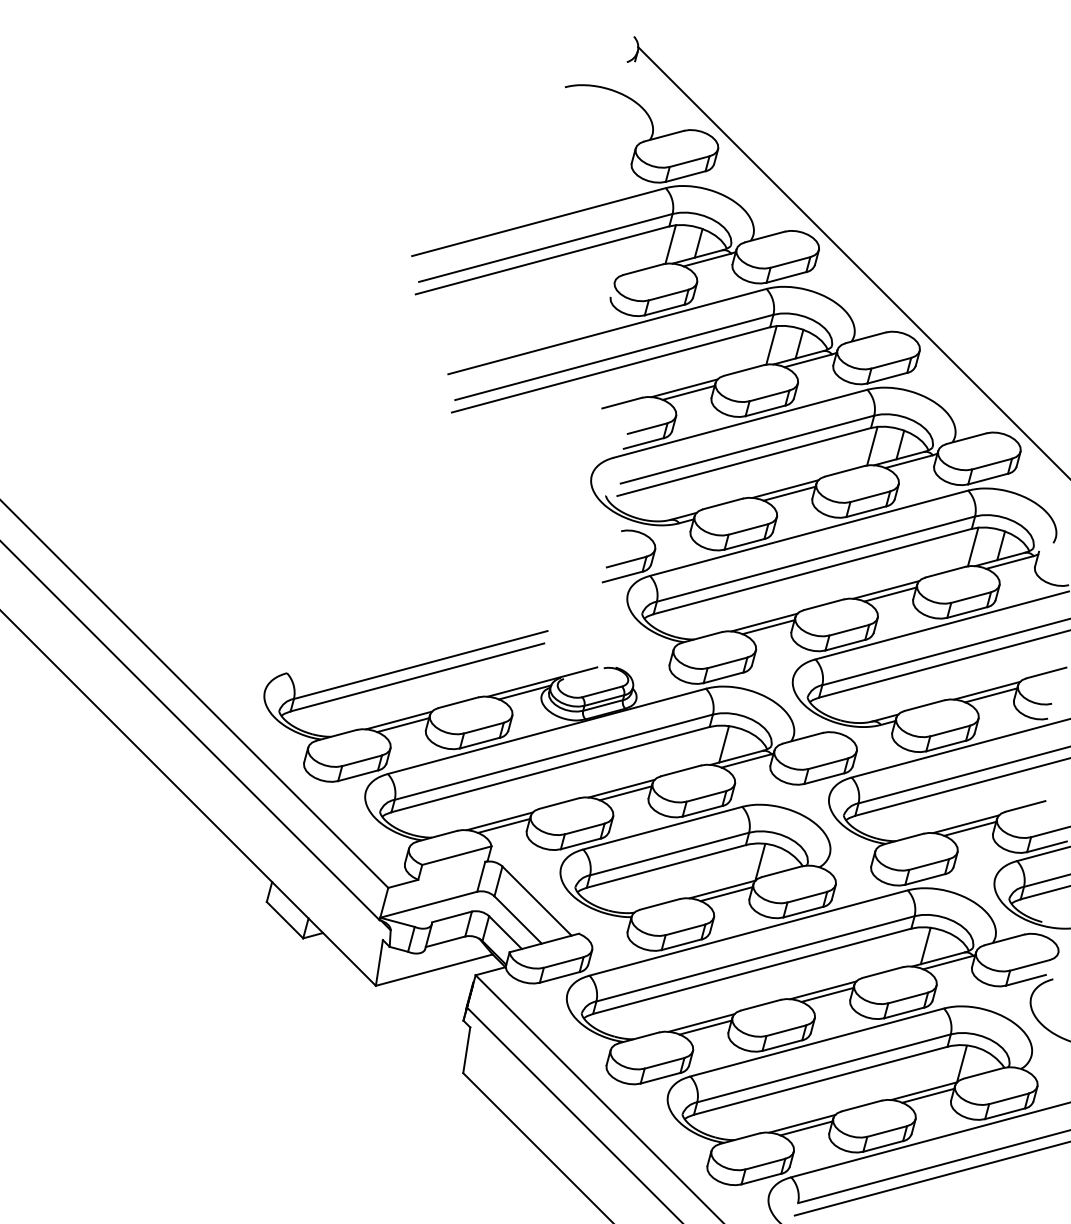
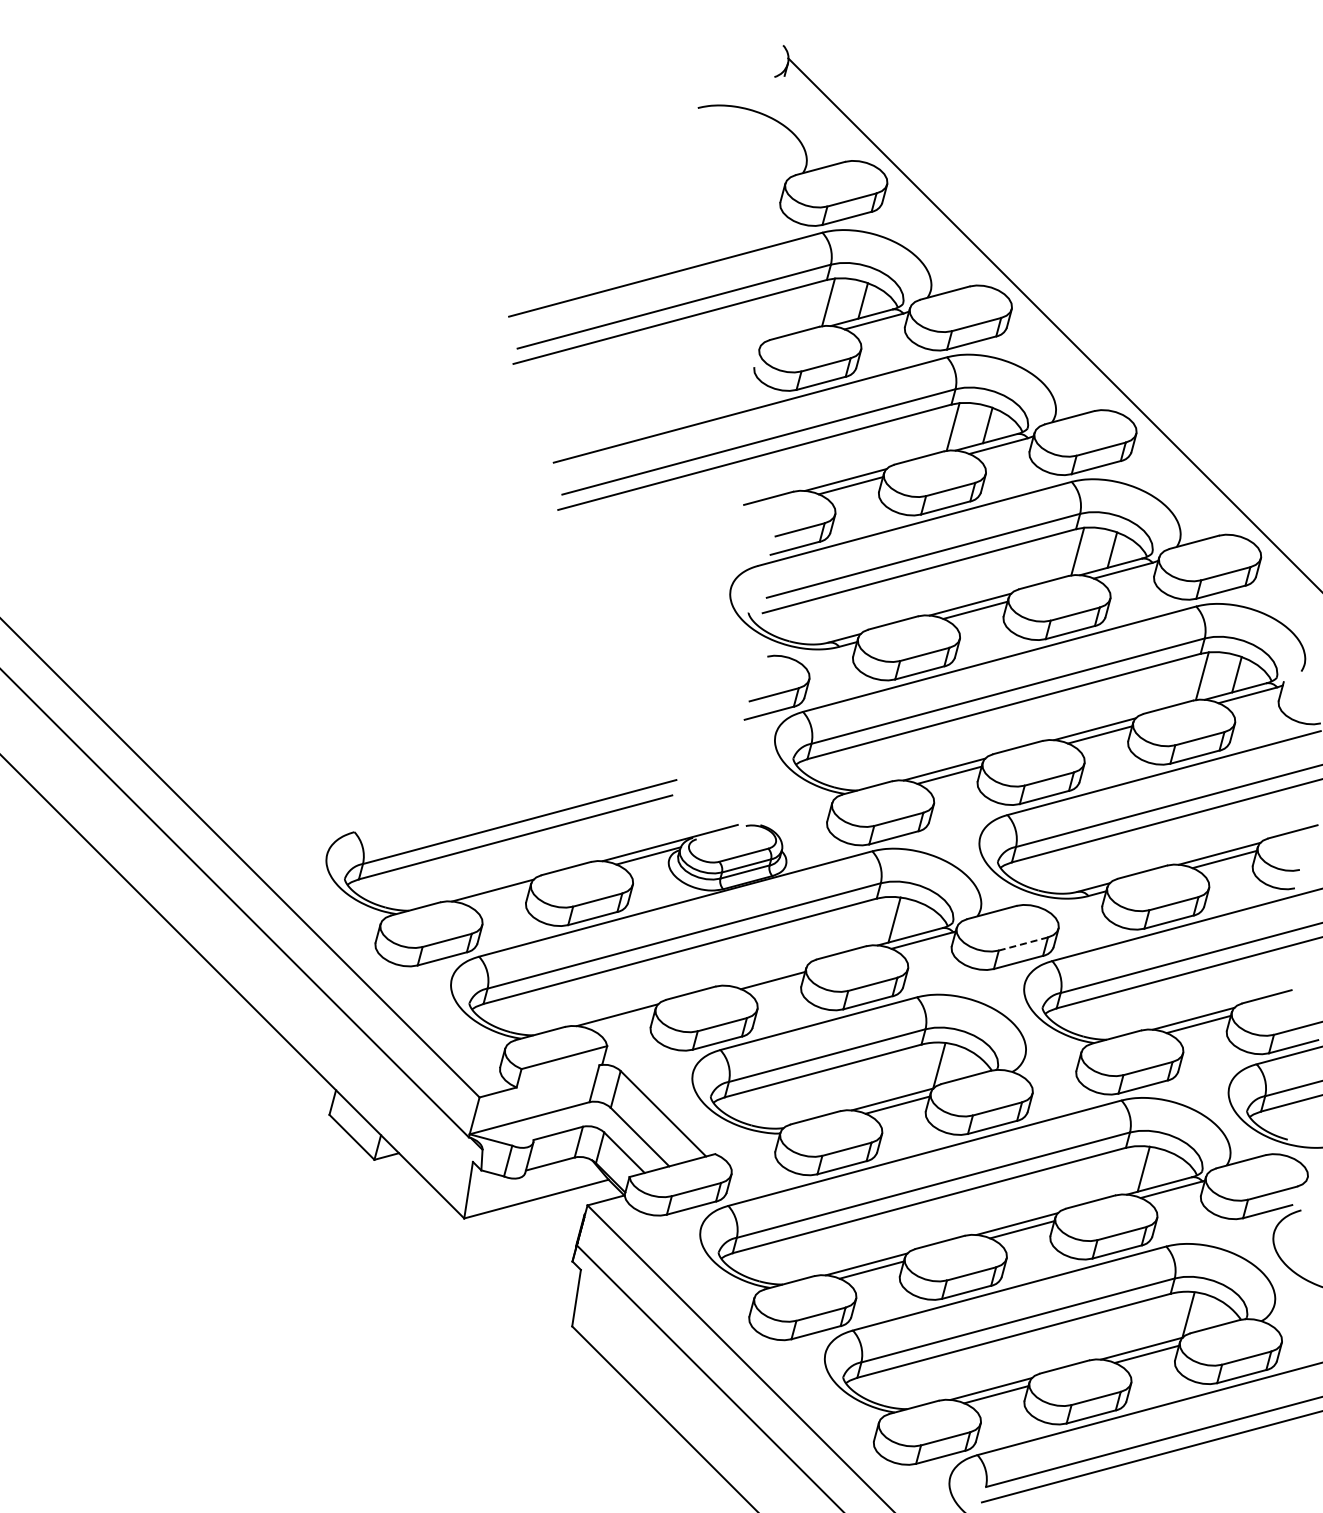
line: (402, 724) -> (497, 895), removed
line: (827, 764) -> (1022, 944), solid -> dashed
line: (621, 788) -> (767, 974), removed
line: (503, 825) -> (622, 1020), removed

